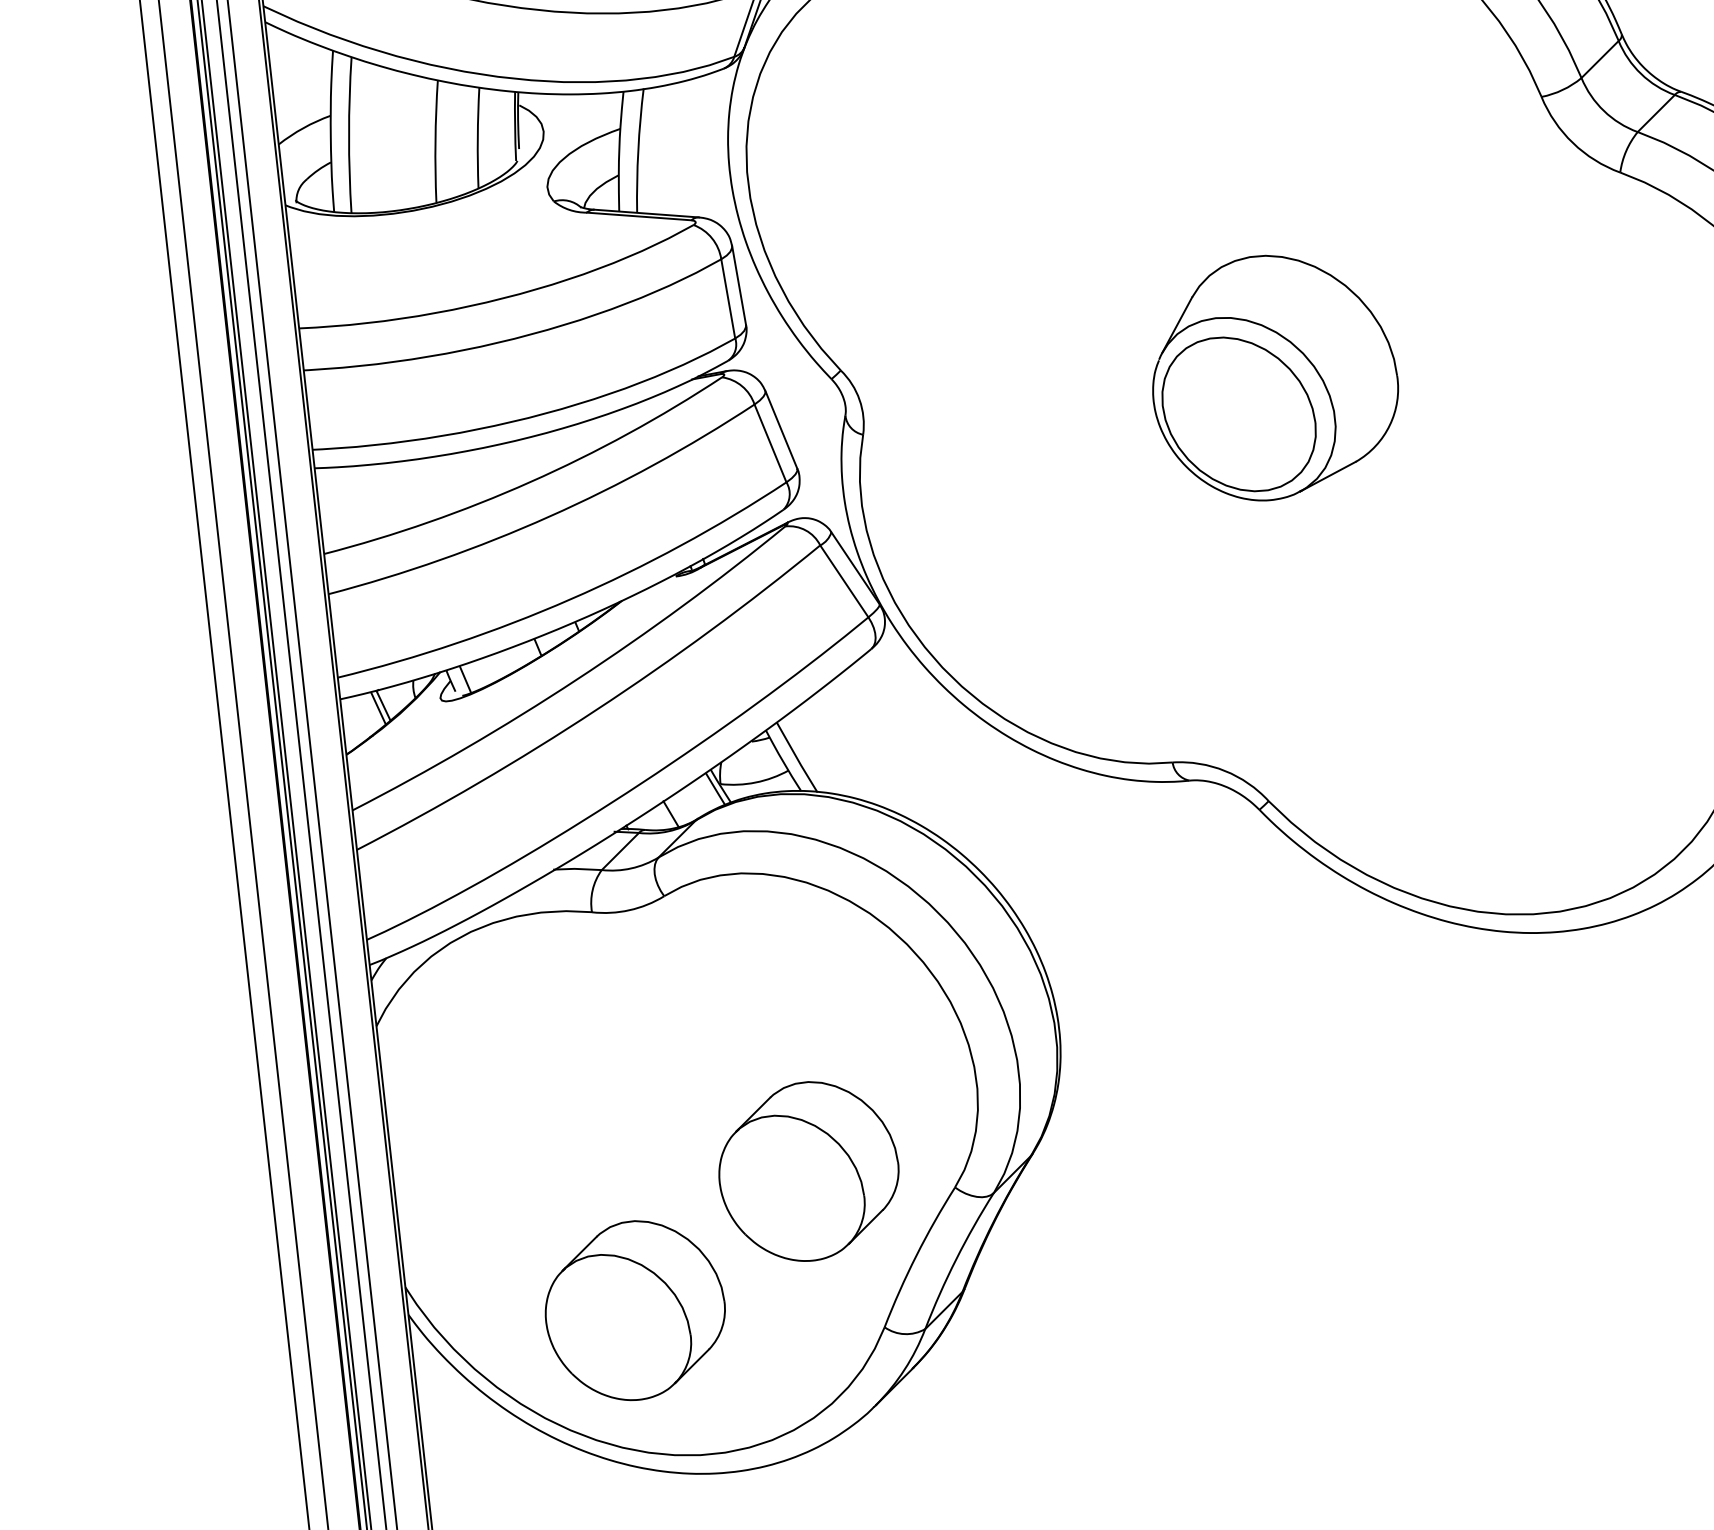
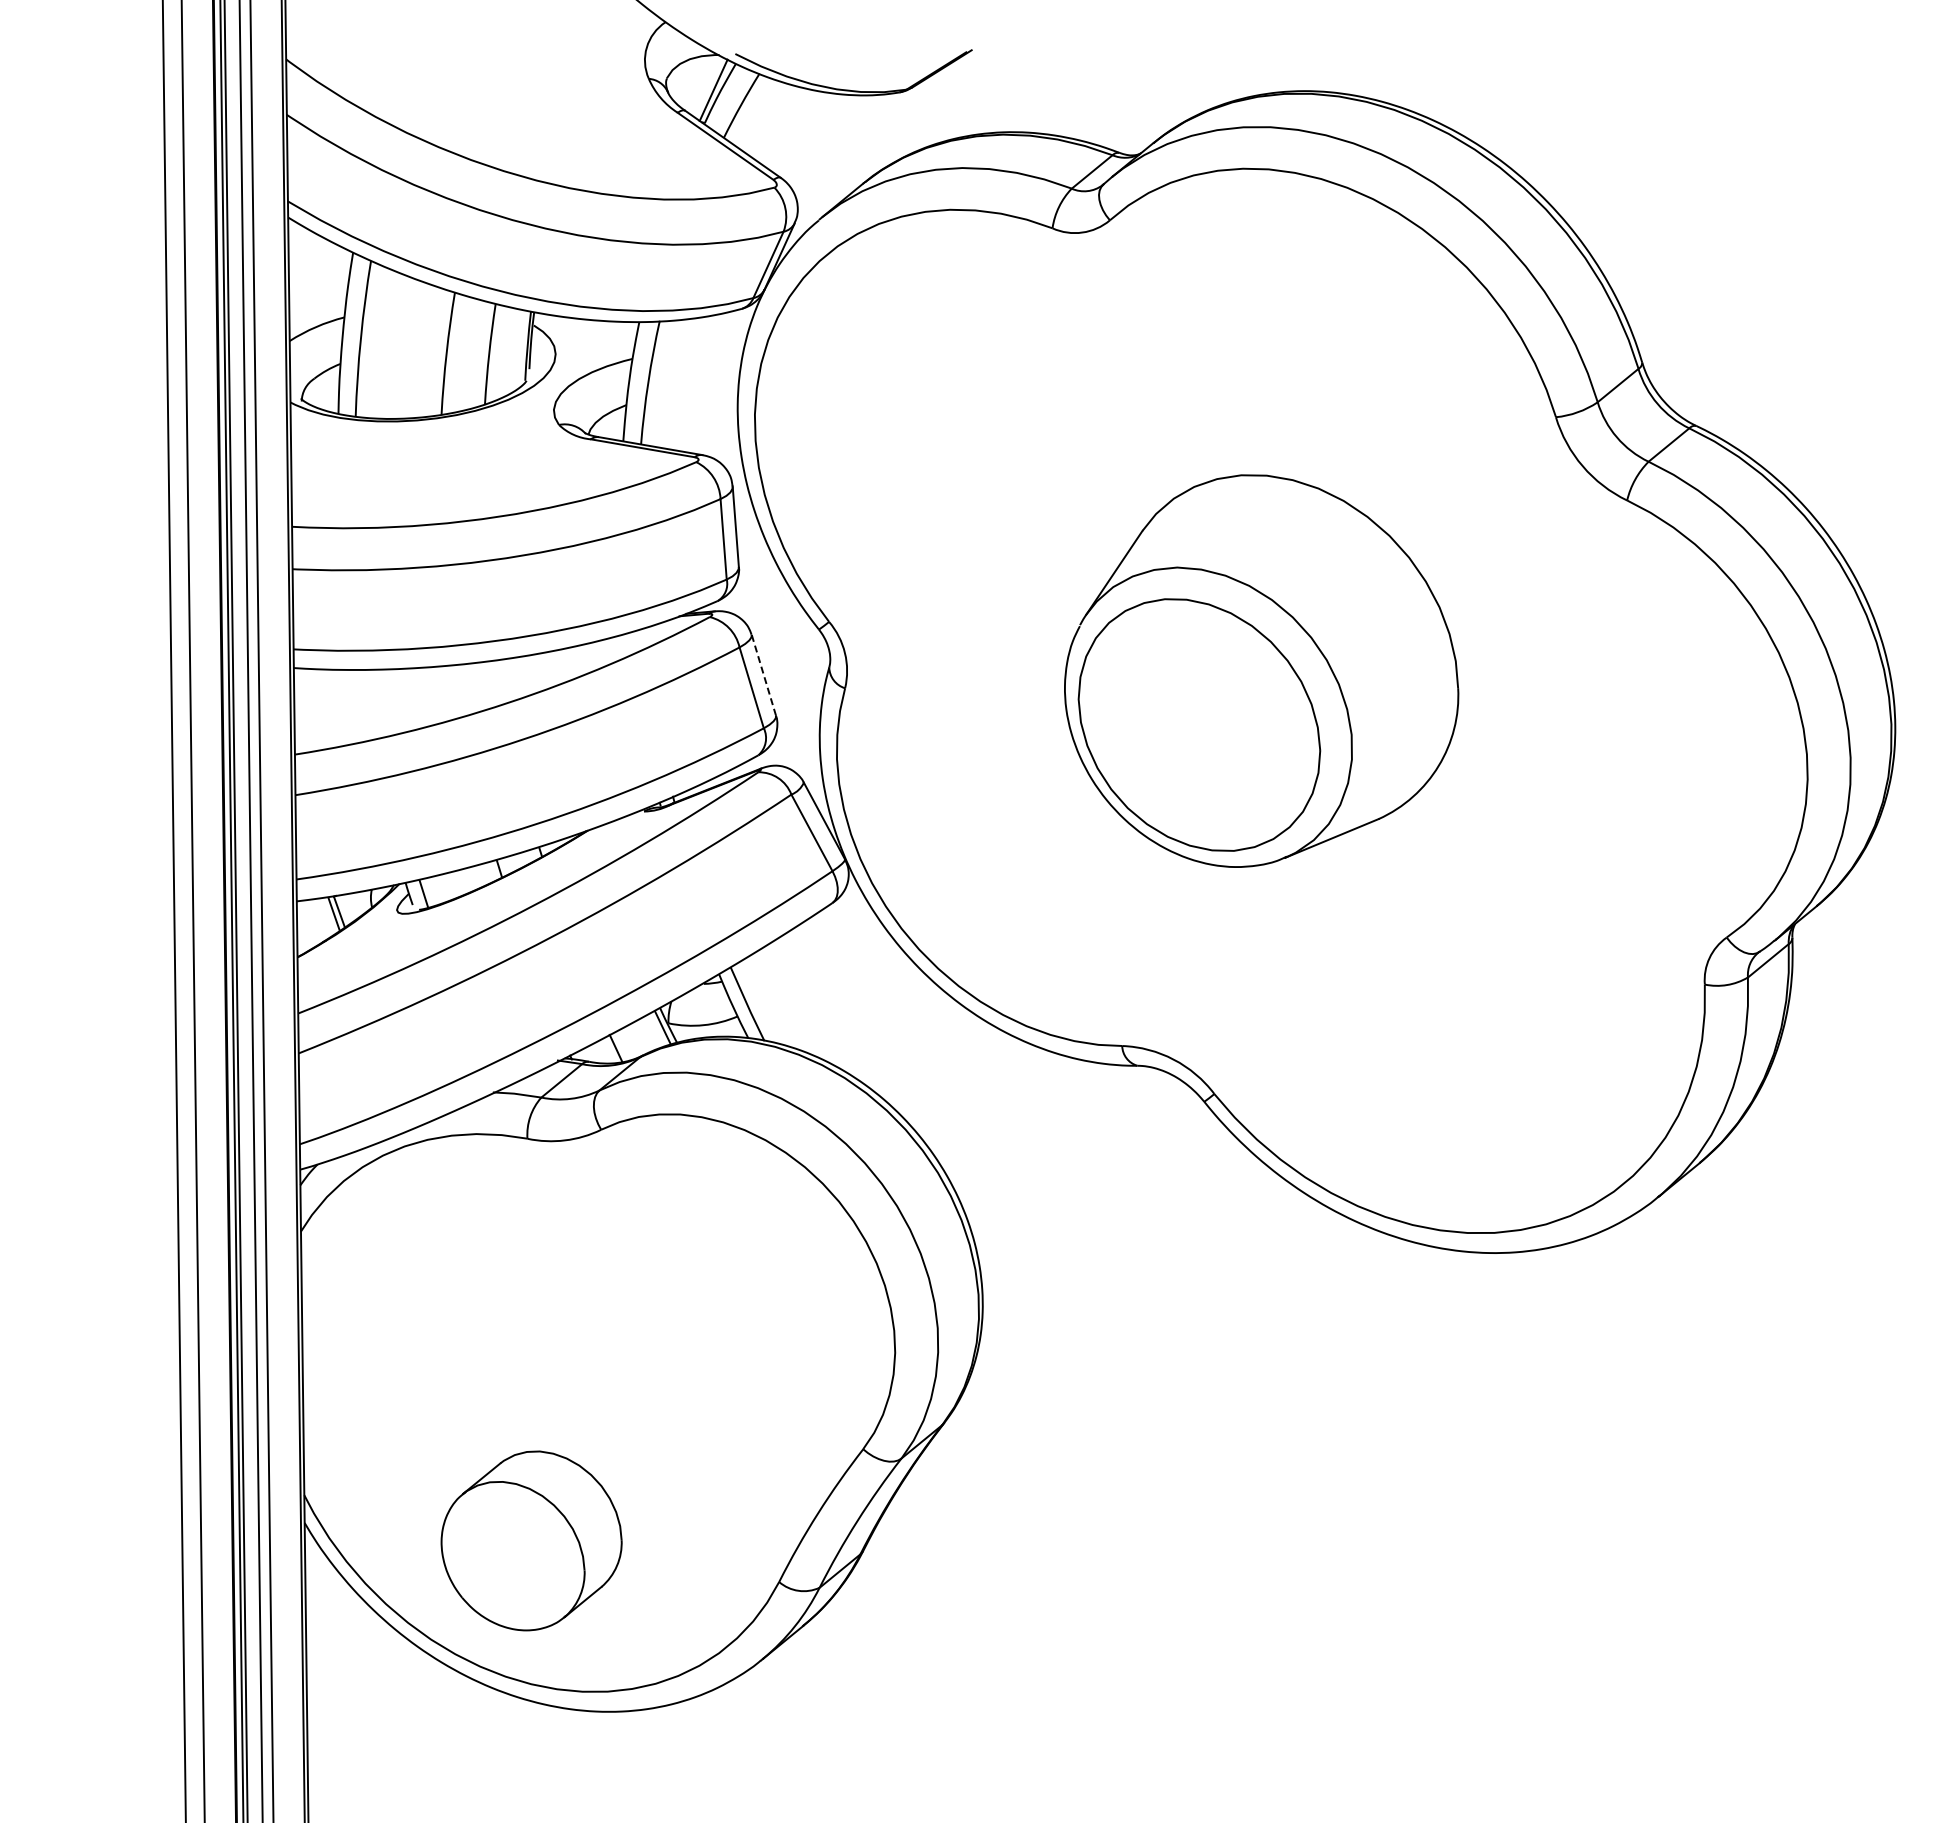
part: (1274, 376) -> (1261, 670), size x1.6
line: (780, 429) -> (763, 674), solid -> dashed
part: (808, 1171) -> (718, 1418), removed

